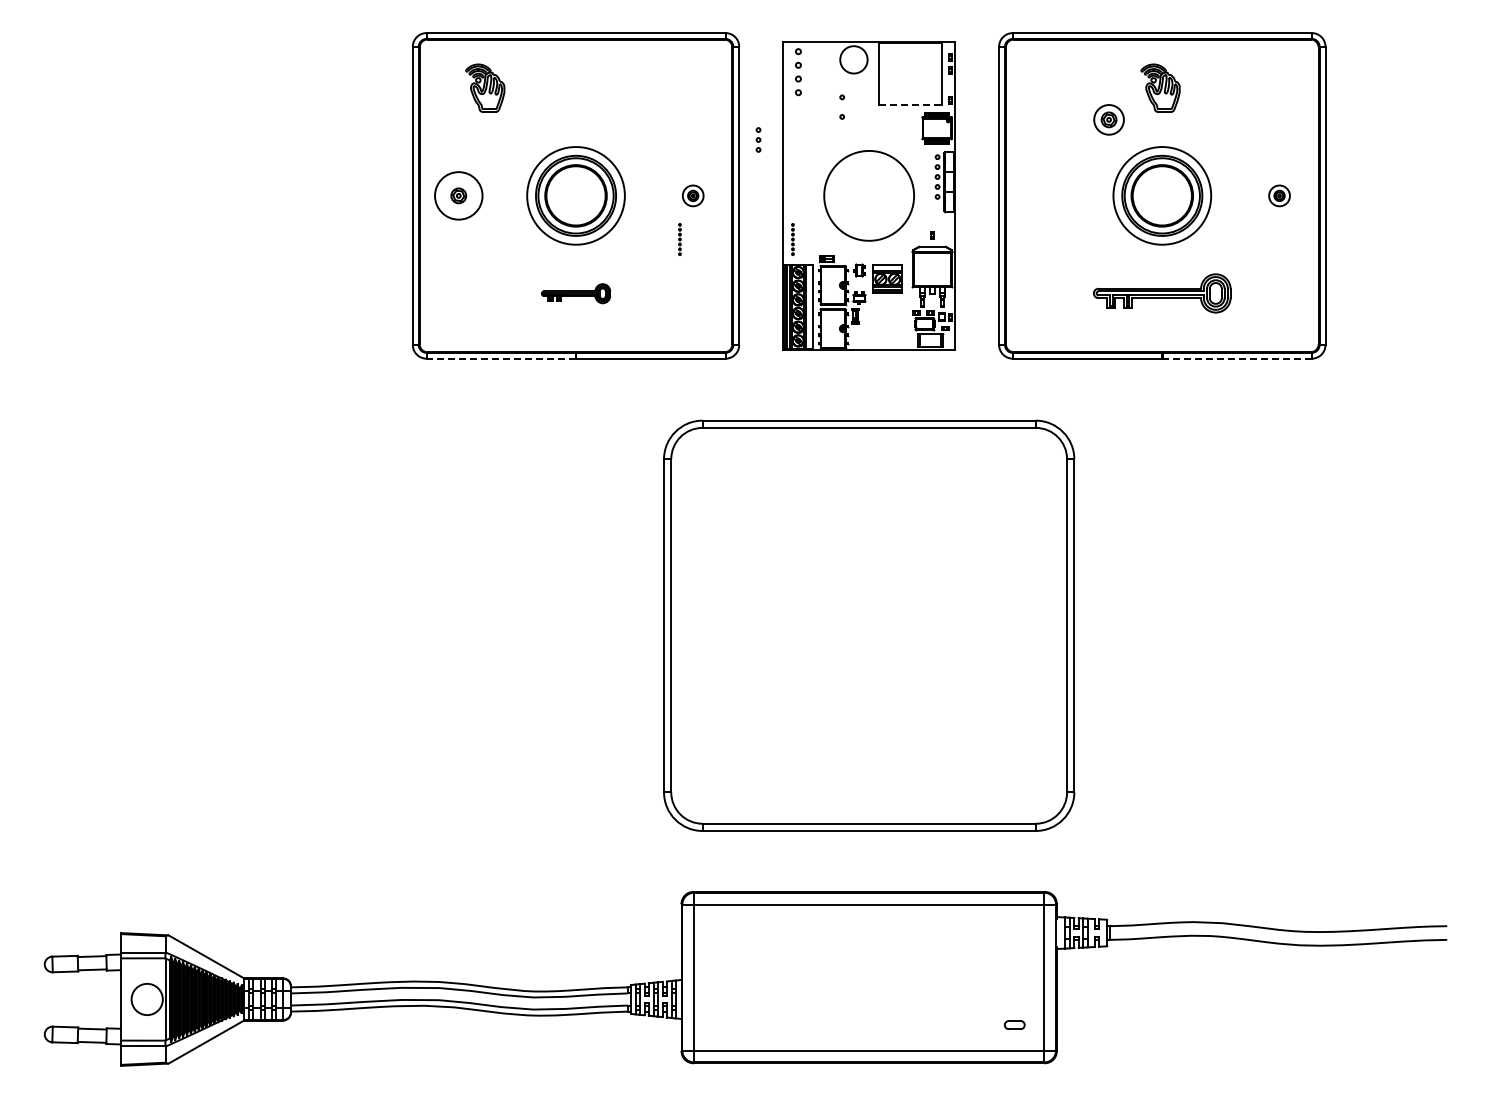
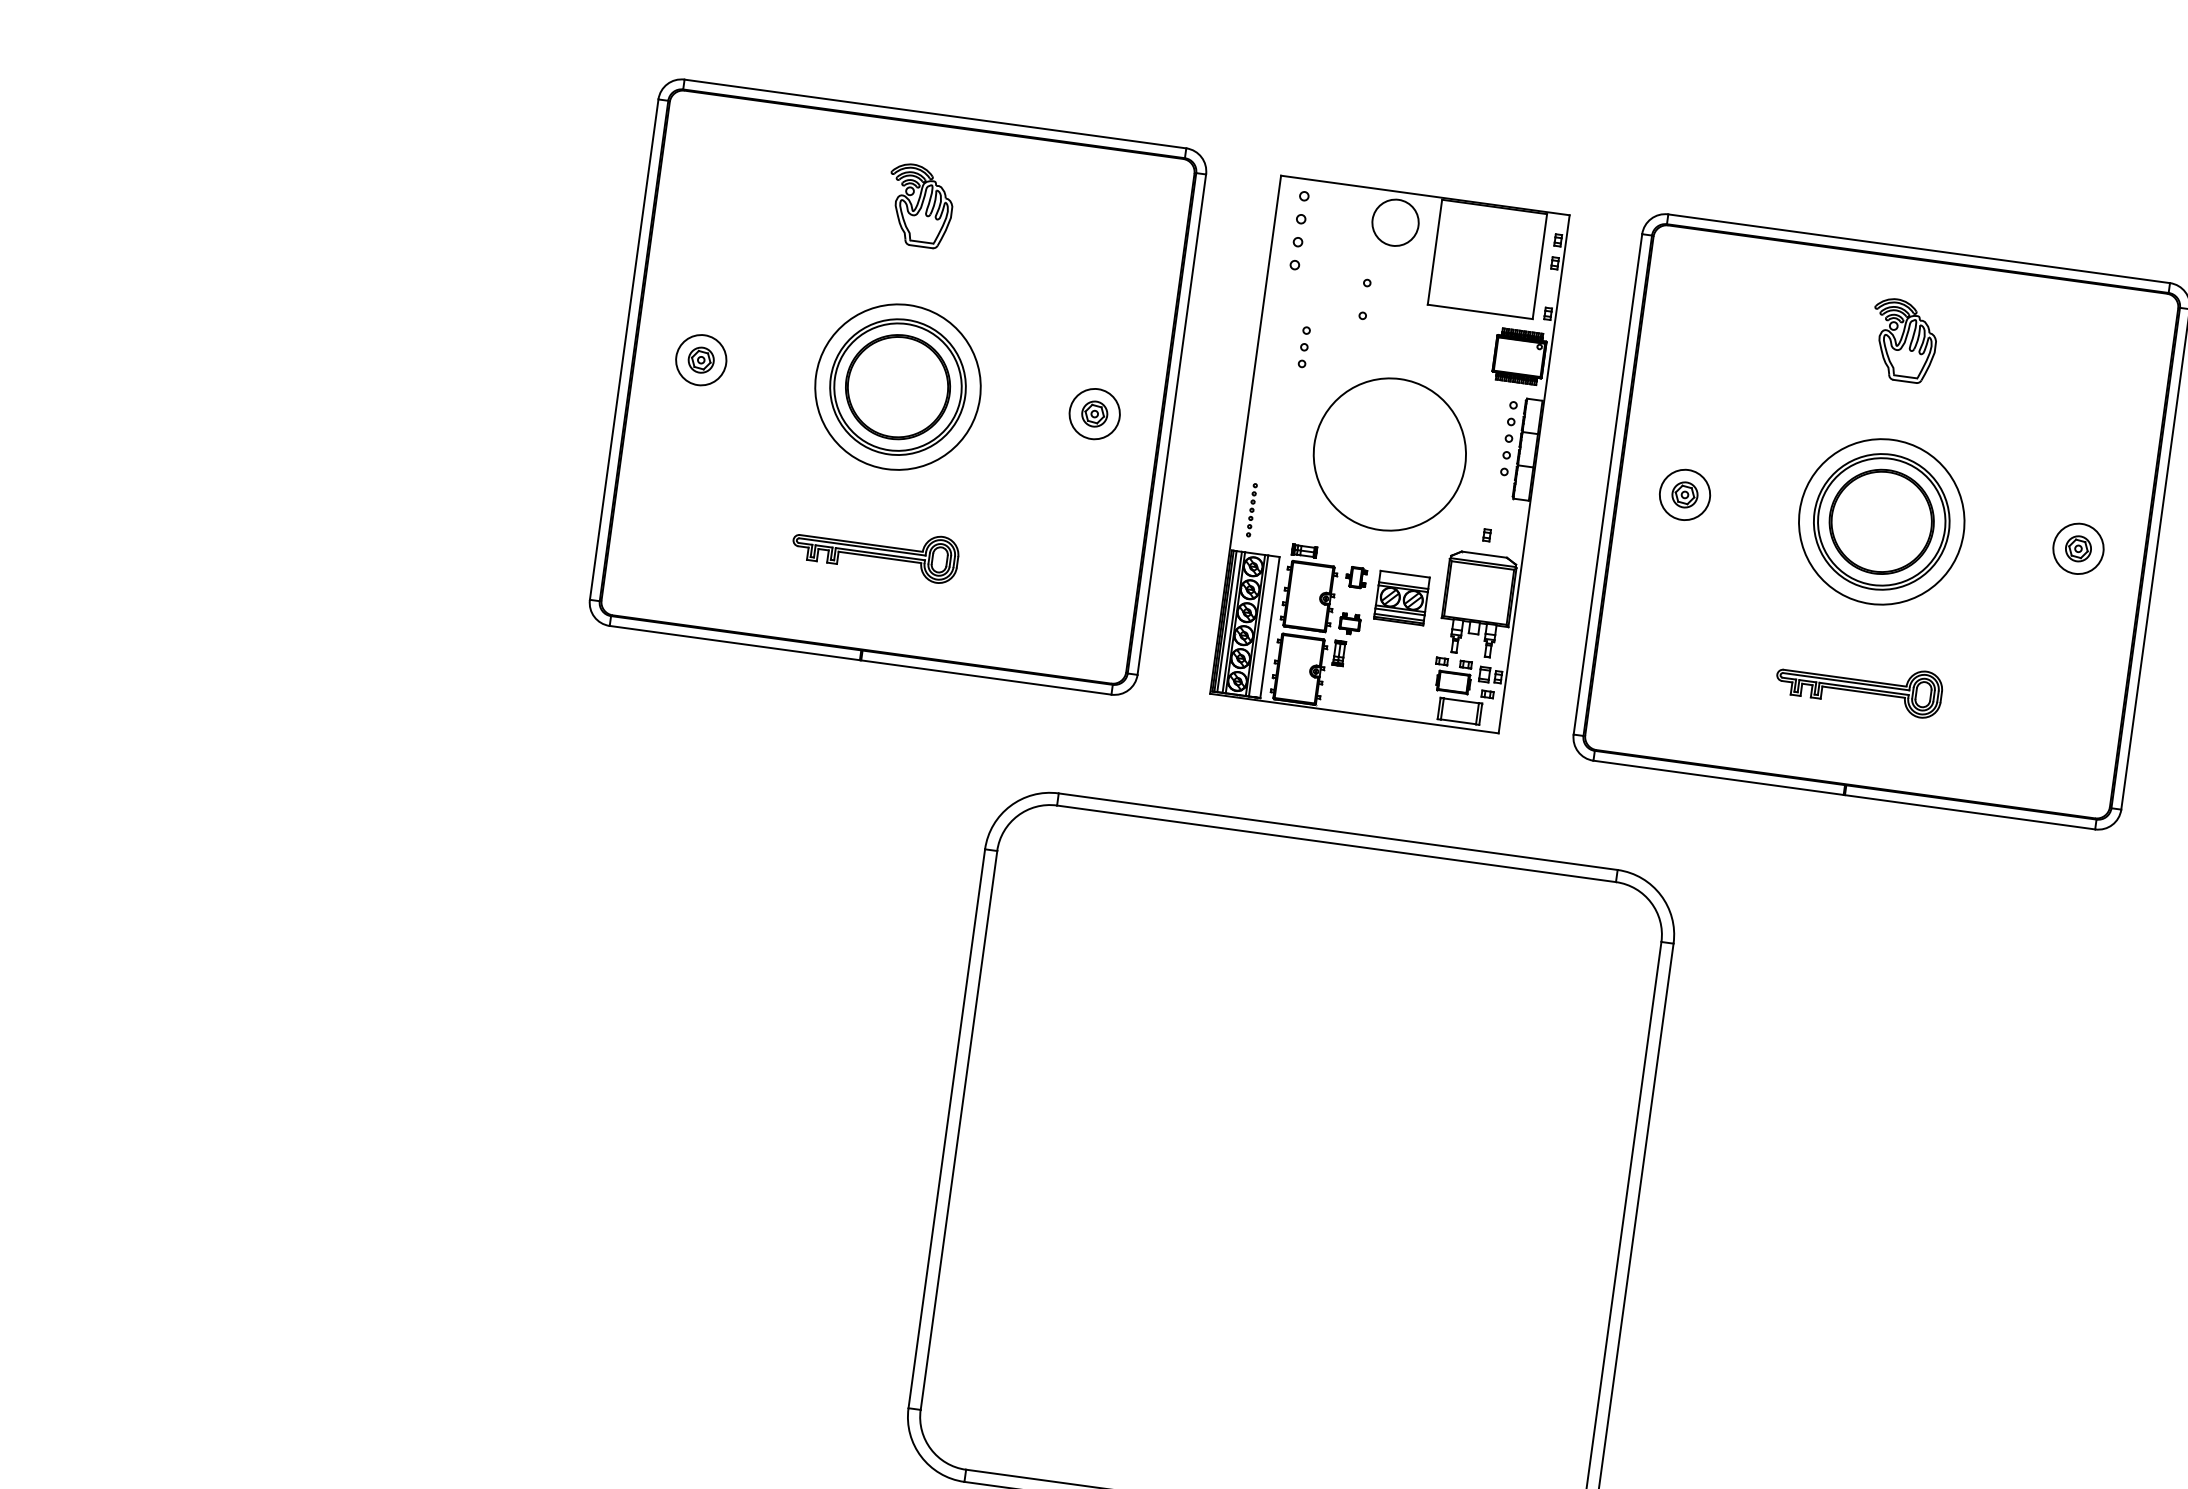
part: (485, 87) -> (920, 204), moved
line: (911, 105) -> (1481, 312), dashed -> solid
part: (1108, 119) -> (1684, 494), moved
part: (758, 139) -> (1304, 346), moved
circle: (458, 195) -> (700, 359), size x0.62
part: (692, 195) -> (1093, 413), size x1.43
part: (1279, 195) -> (2078, 548), size x1.43
line: (679, 239) -> (1061, 484), removed
part: (575, 293) -> (874, 550), size x1.43
part: (1162, 293) -> (1859, 685), size x0.71
line: (501, 358) -> (735, 642), dashed -> solid
line: (1237, 358) -> (1970, 812), dashed -> solid

